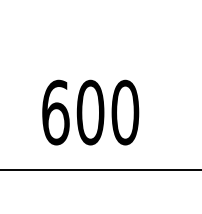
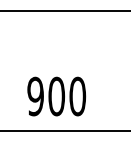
text: (55, 112) -> (35, 96), 600 -> 900

